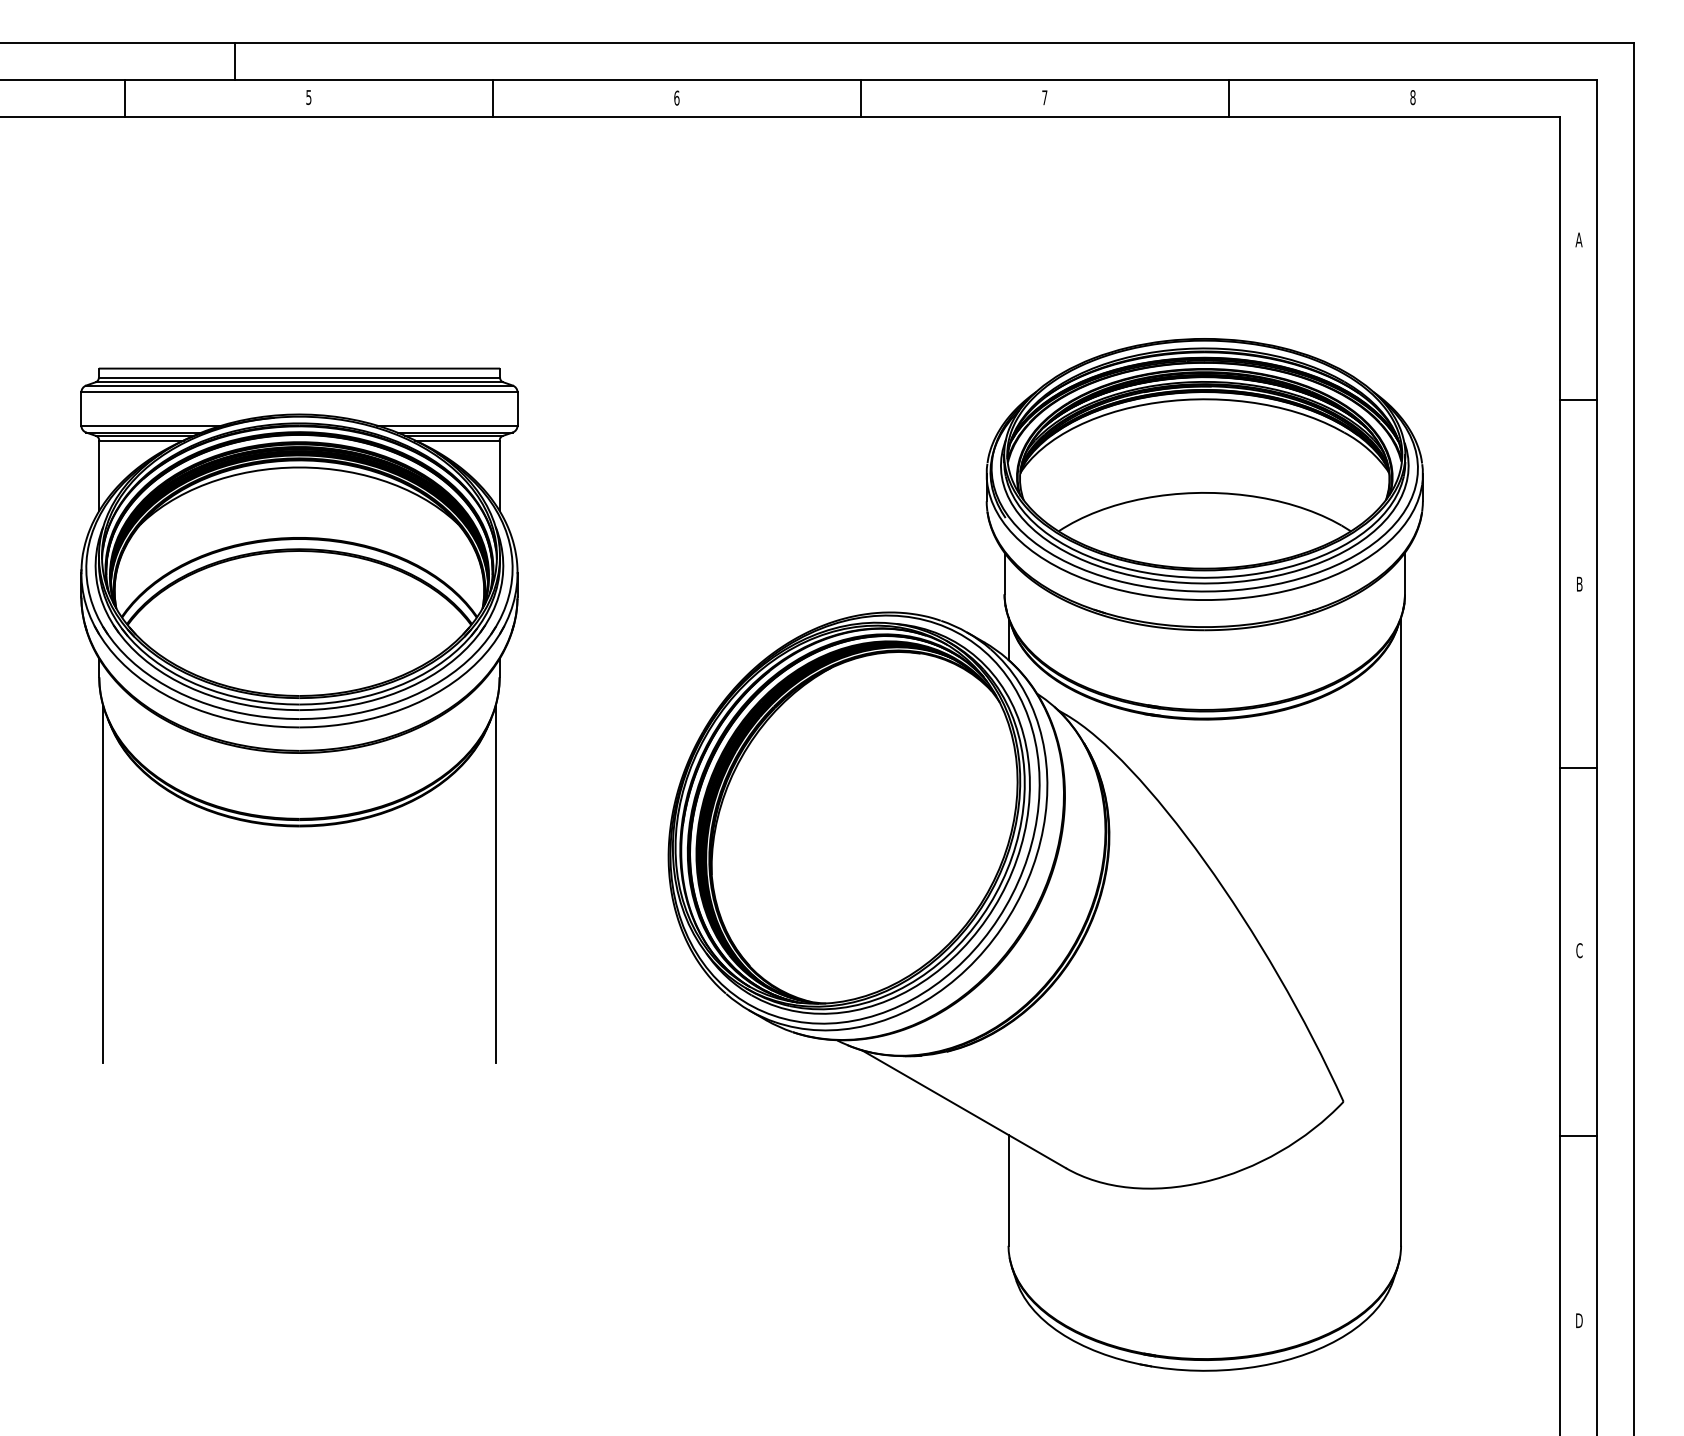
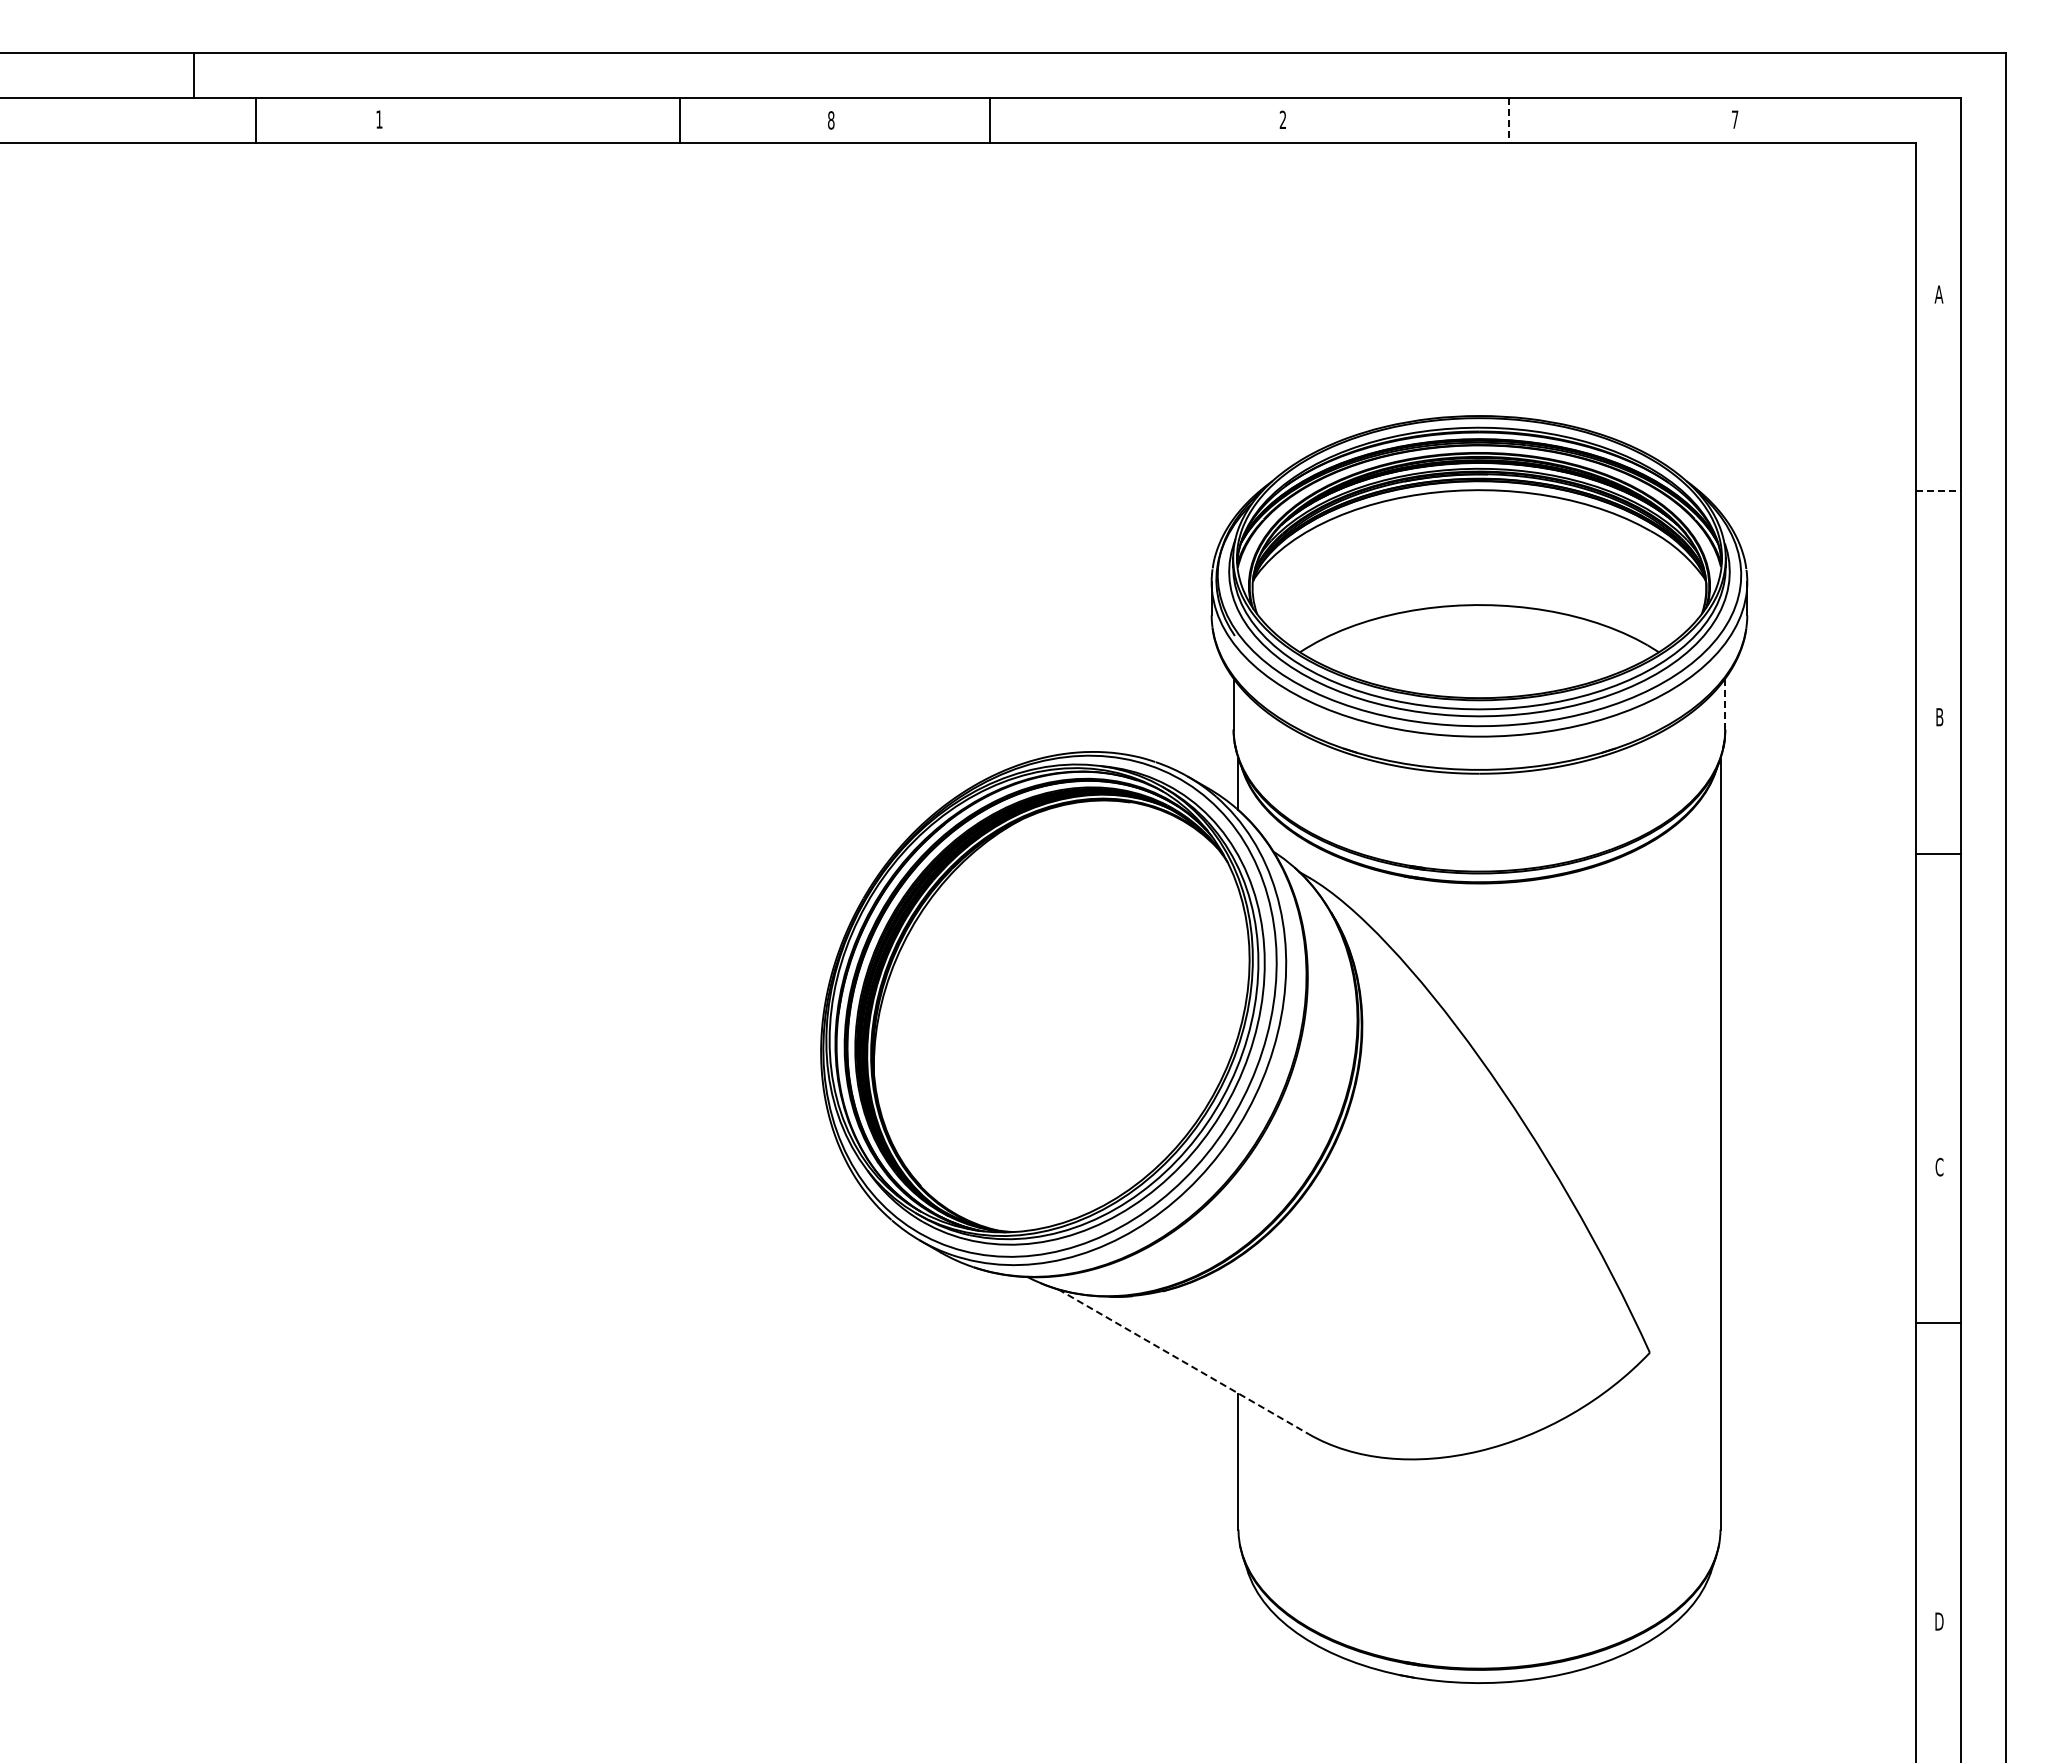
line: (234, 61) -> (193, 75), moved
text: (308, 97) -> (379, 119), 5 -> 1
text: (1044, 97) -> (1282, 119), 7 -> 2
text: (1412, 97) -> (1734, 119), 8 -> 7
line: (124, 98) -> (256, 120), moved
line: (493, 98) -> (680, 120), moved
text: (677, 98) -> (831, 120), 6 -> 8
line: (860, 98) -> (989, 120), moved
line: (1228, 98) -> (1508, 120), solid -> dashed
line: (1578, 400) -> (1938, 491), solid -> dashed
line: (1405, 573) -> (1725, 704), solid -> dashed
part: (299, 715) -> (367, 878), removed
line: (1577, 768) -> (1937, 854), moved
line: (963, 1108) -> (1183, 1361), solid -> dashed
line: (1577, 1136) -> (1937, 1323), moved

